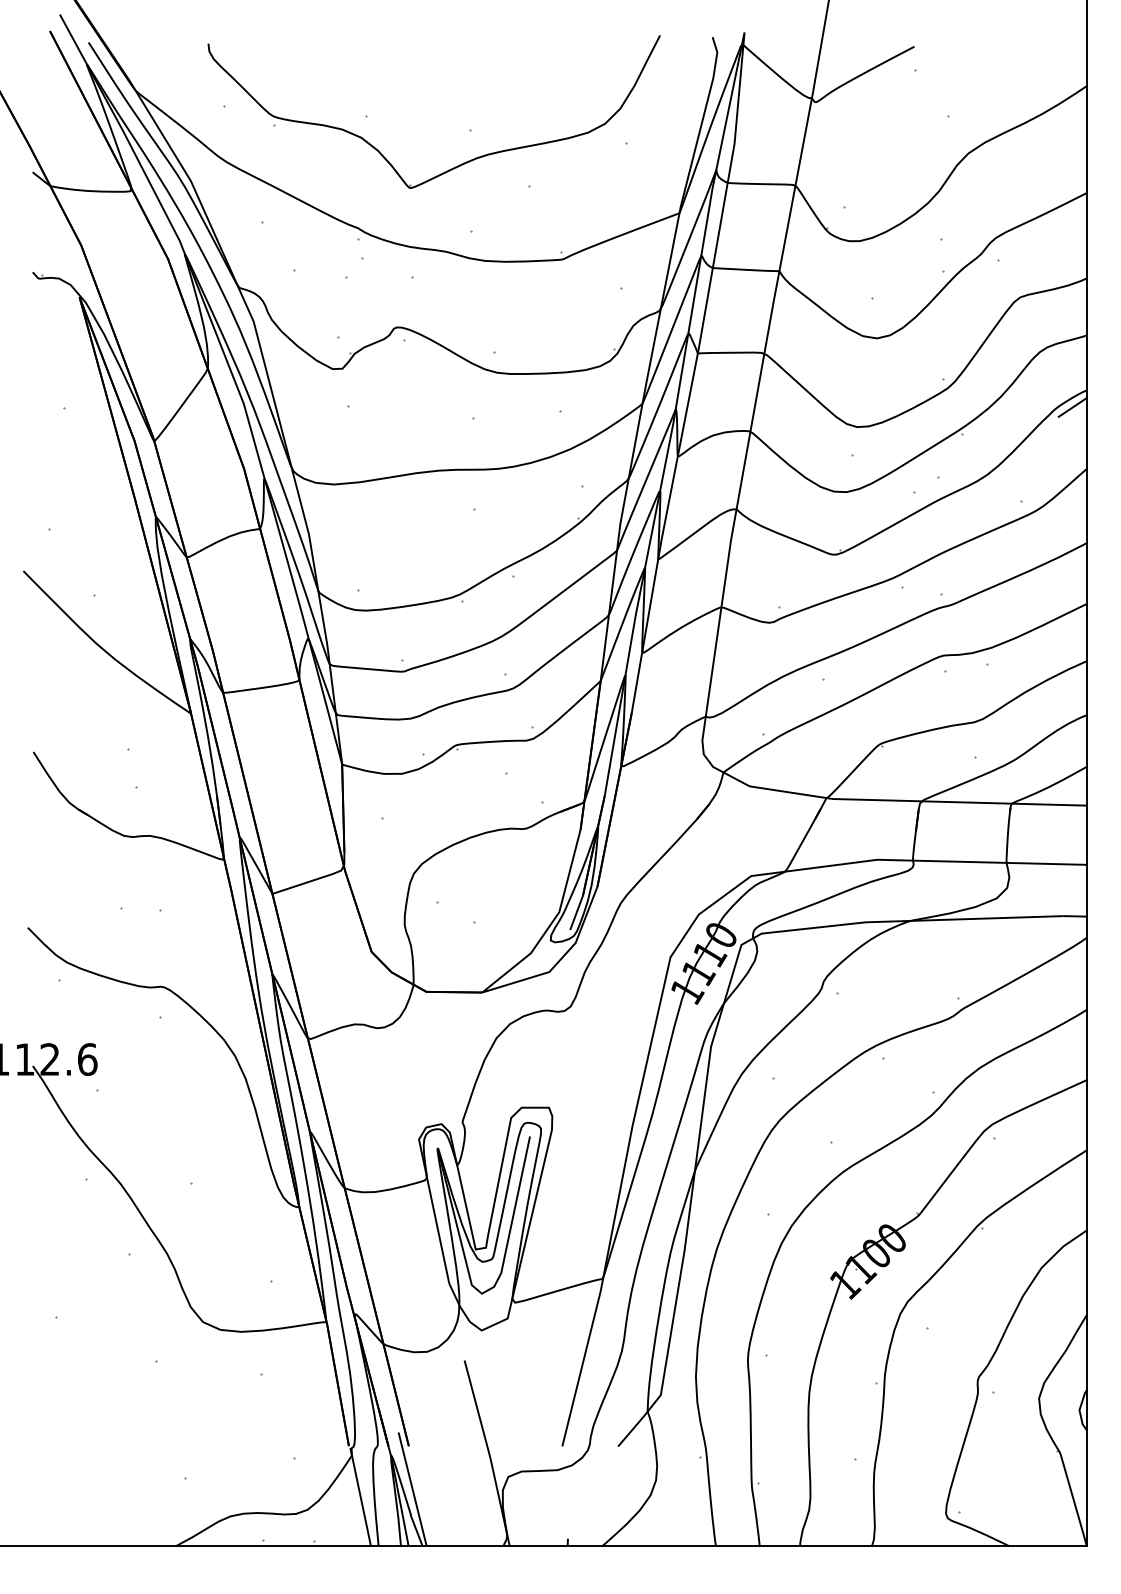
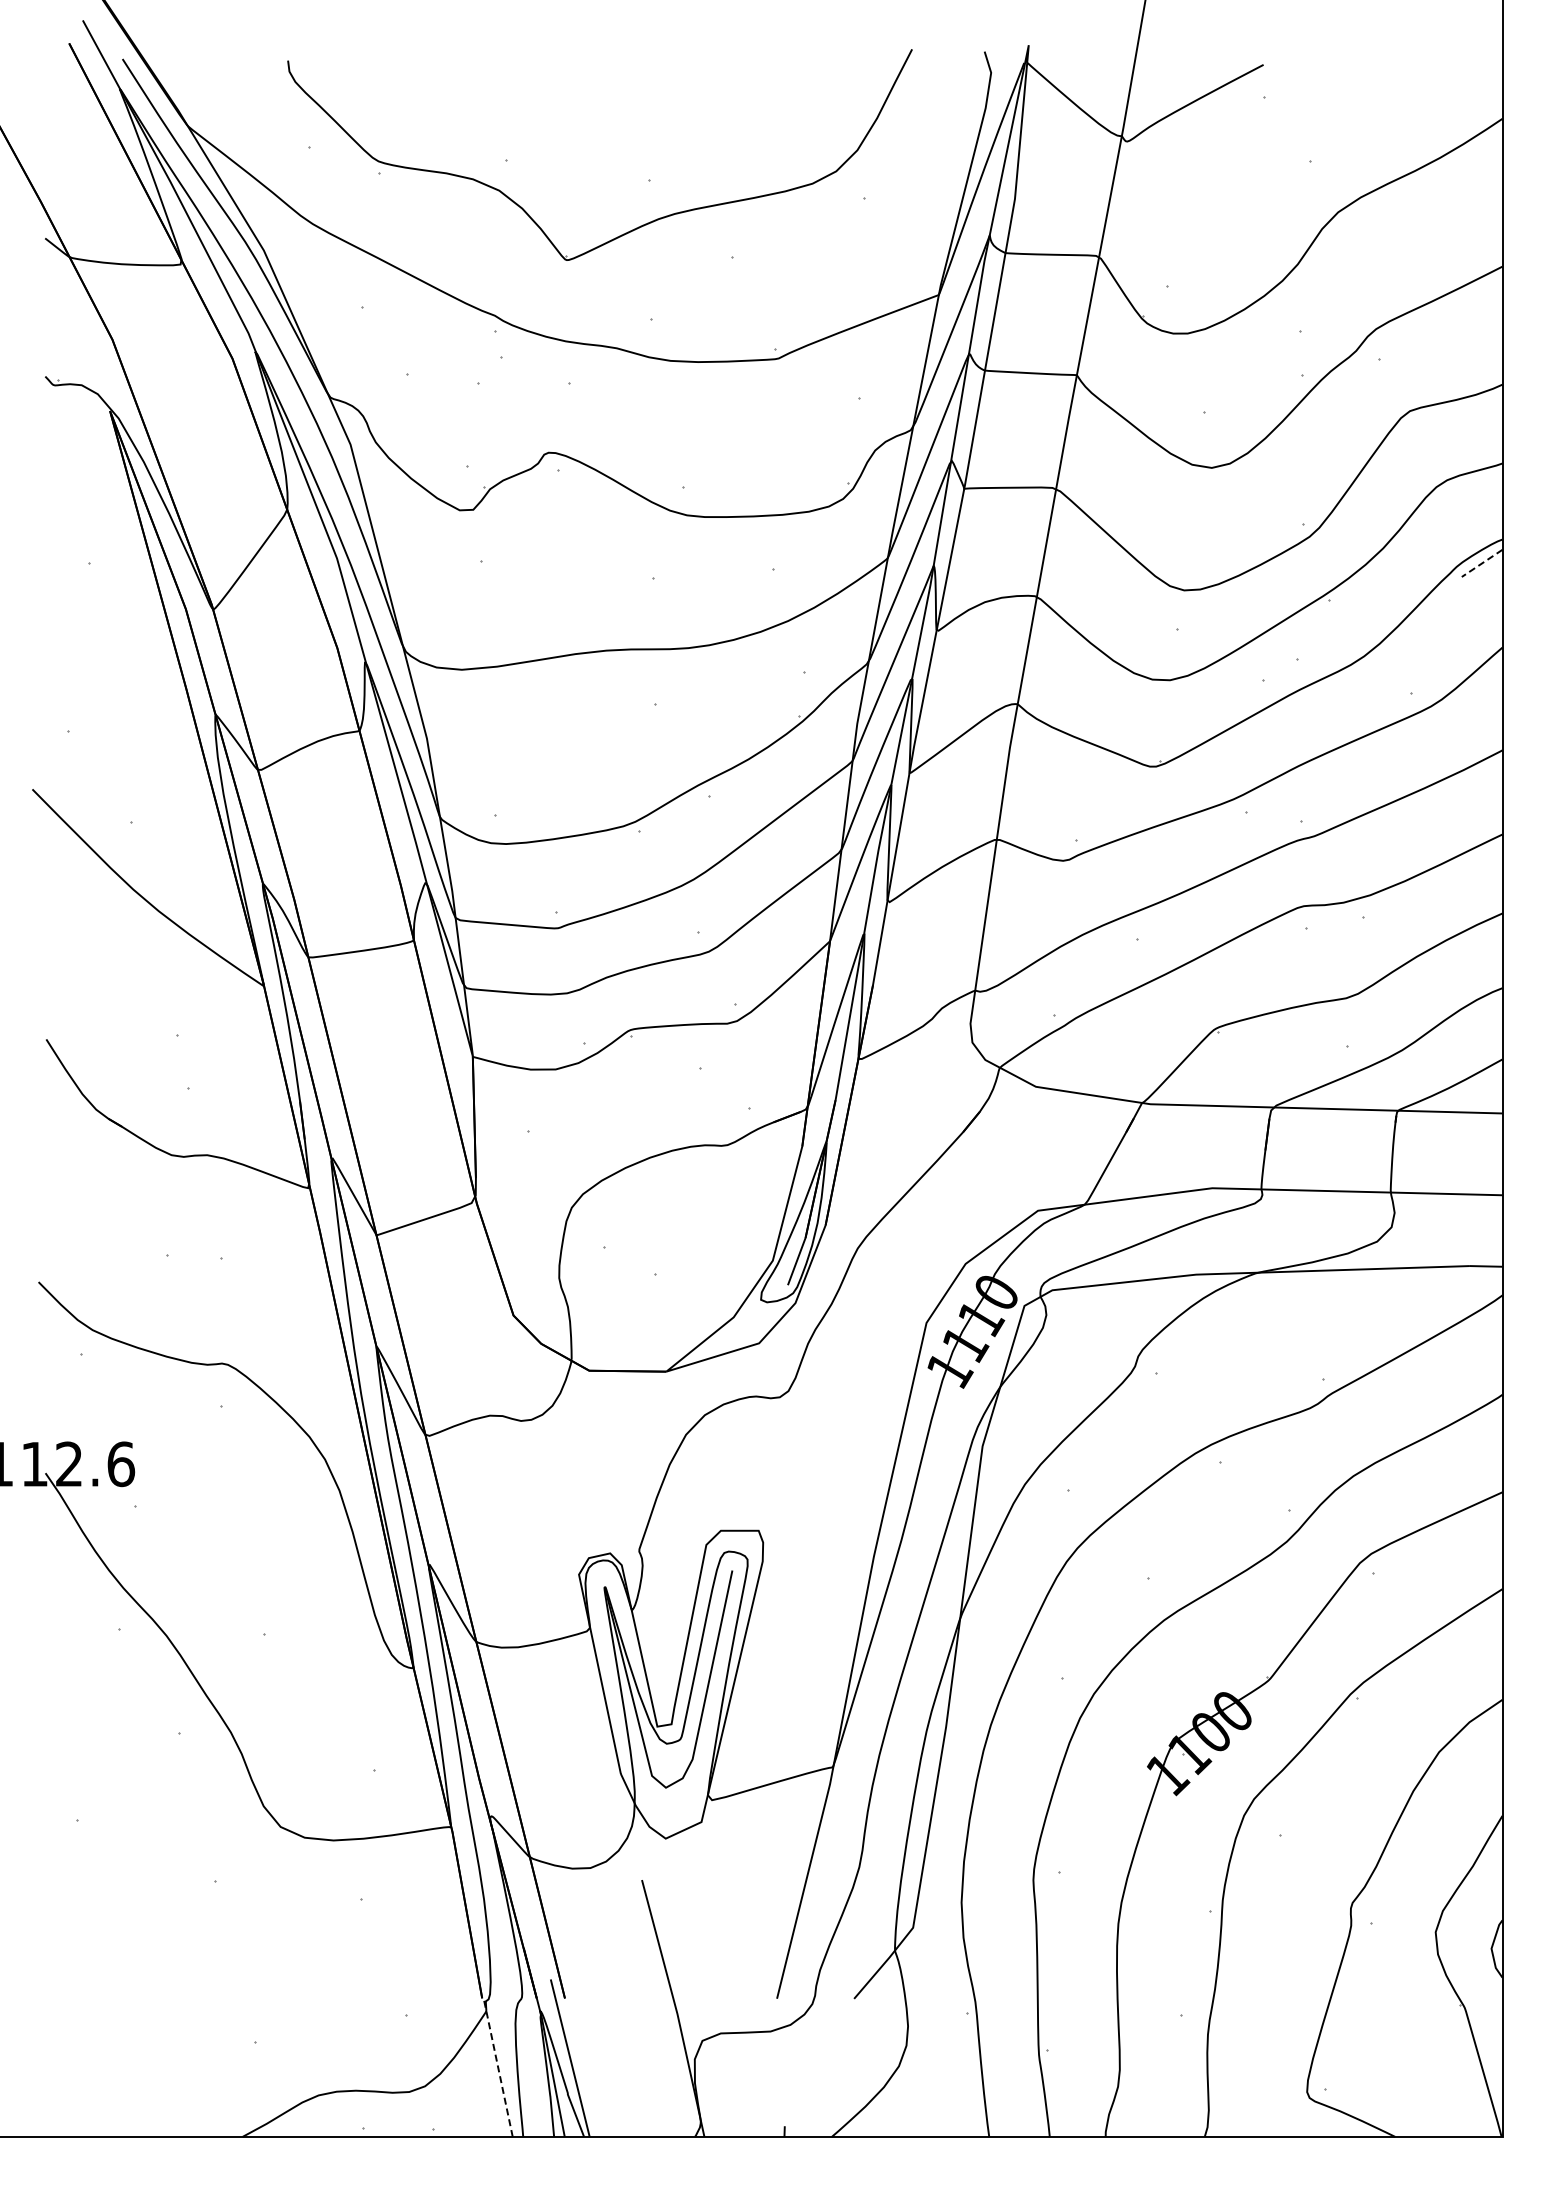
line: (1072, 407) -> (1481, 563), solid -> dashed
line: (360, 1496) -> (498, 2068), solid -> dashed

